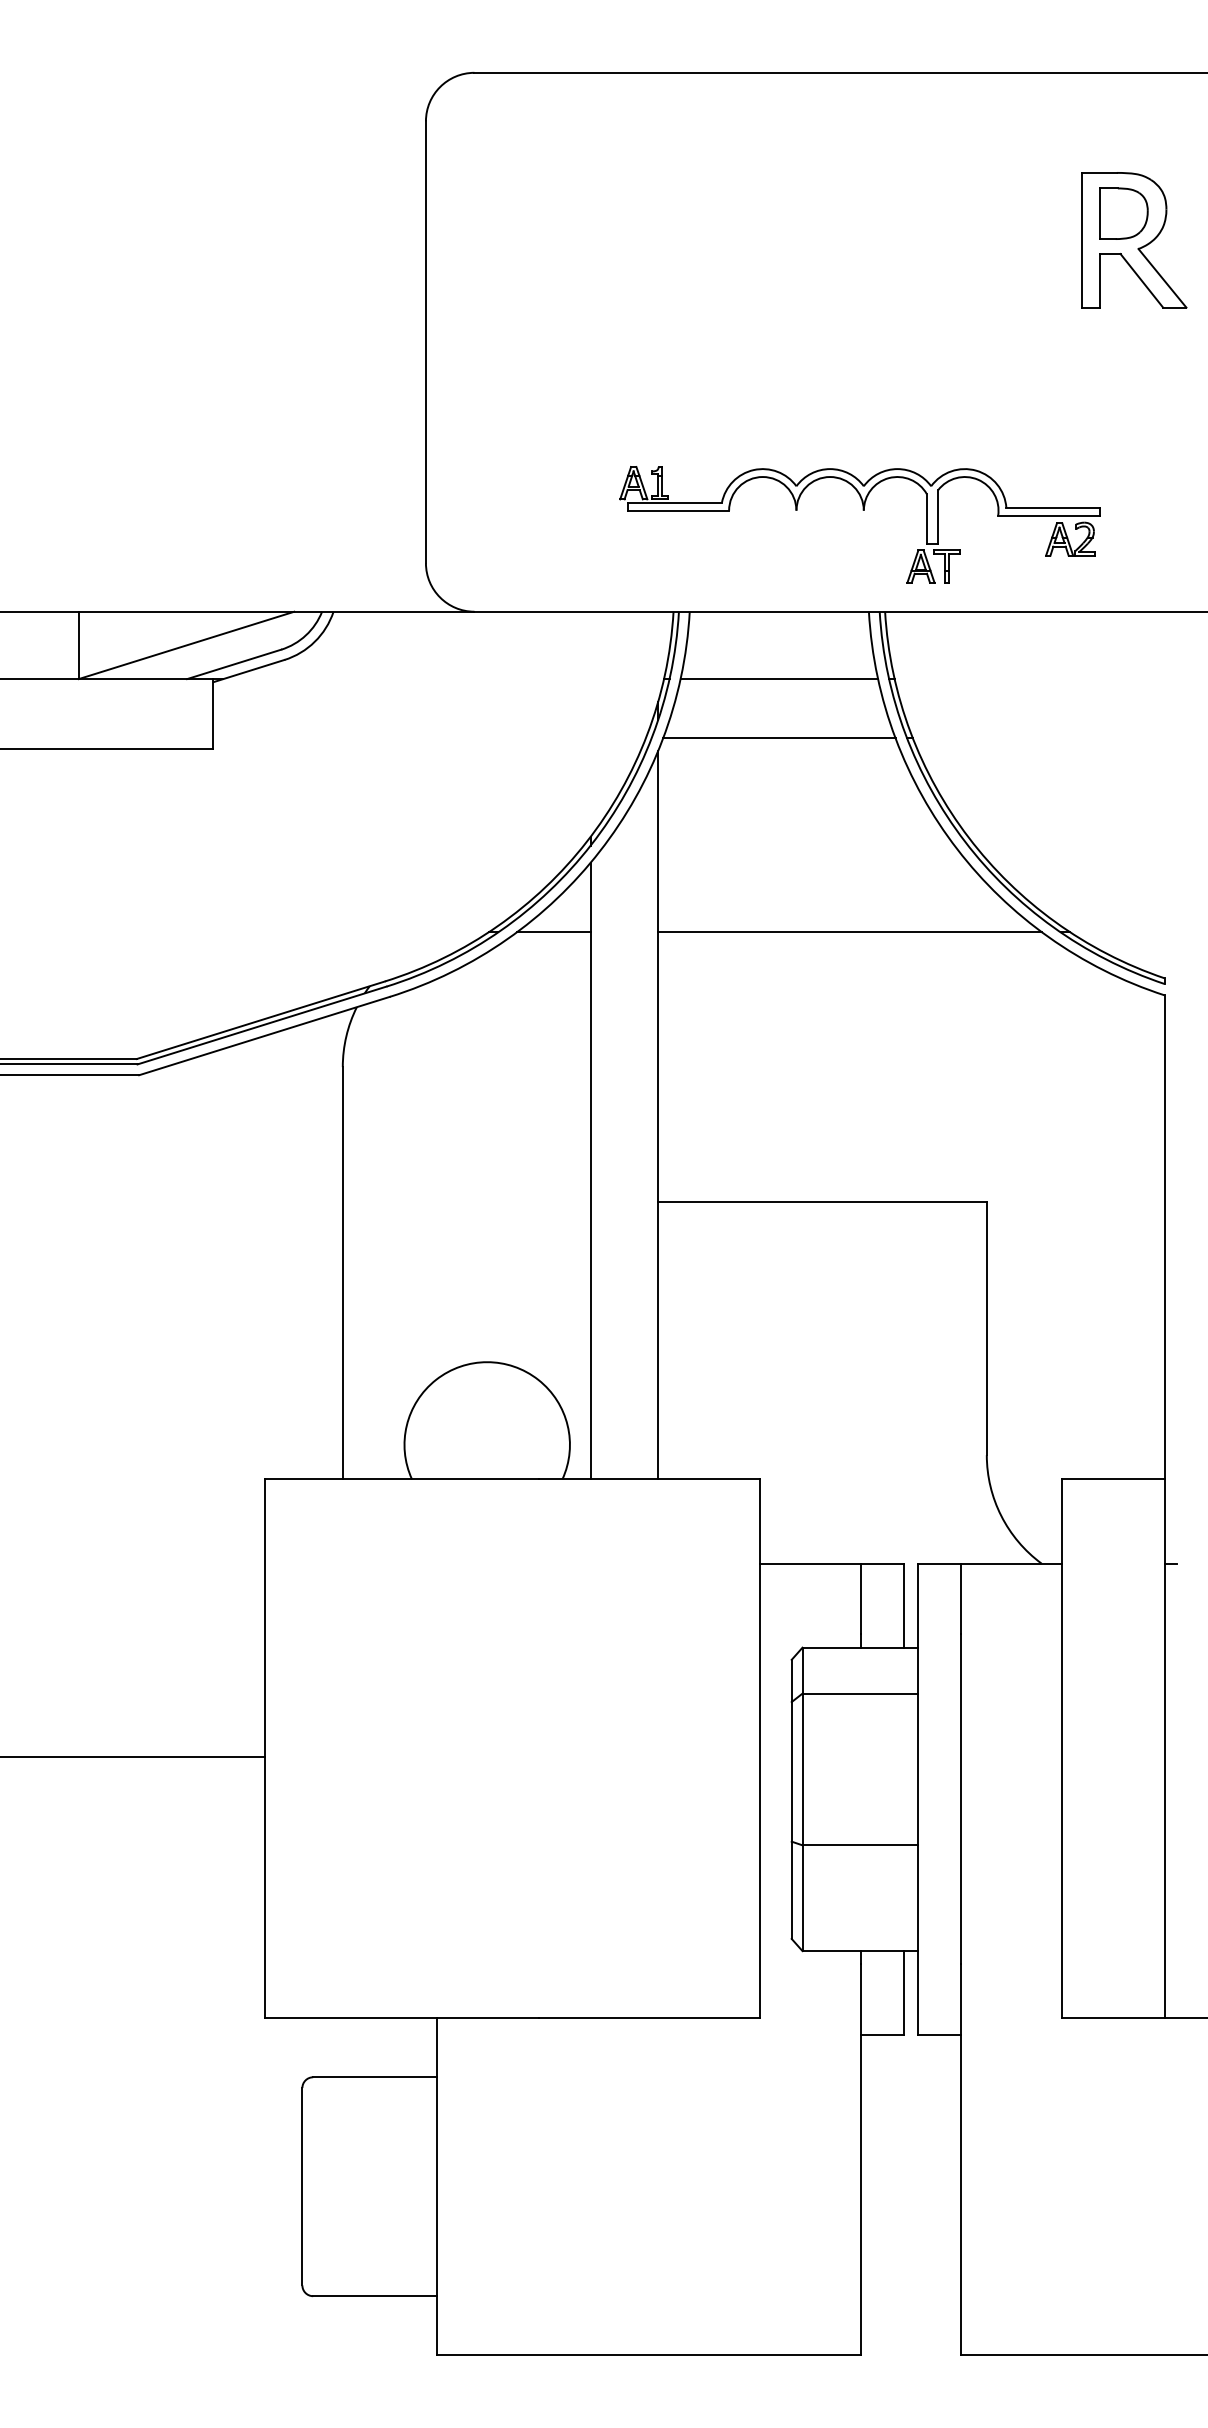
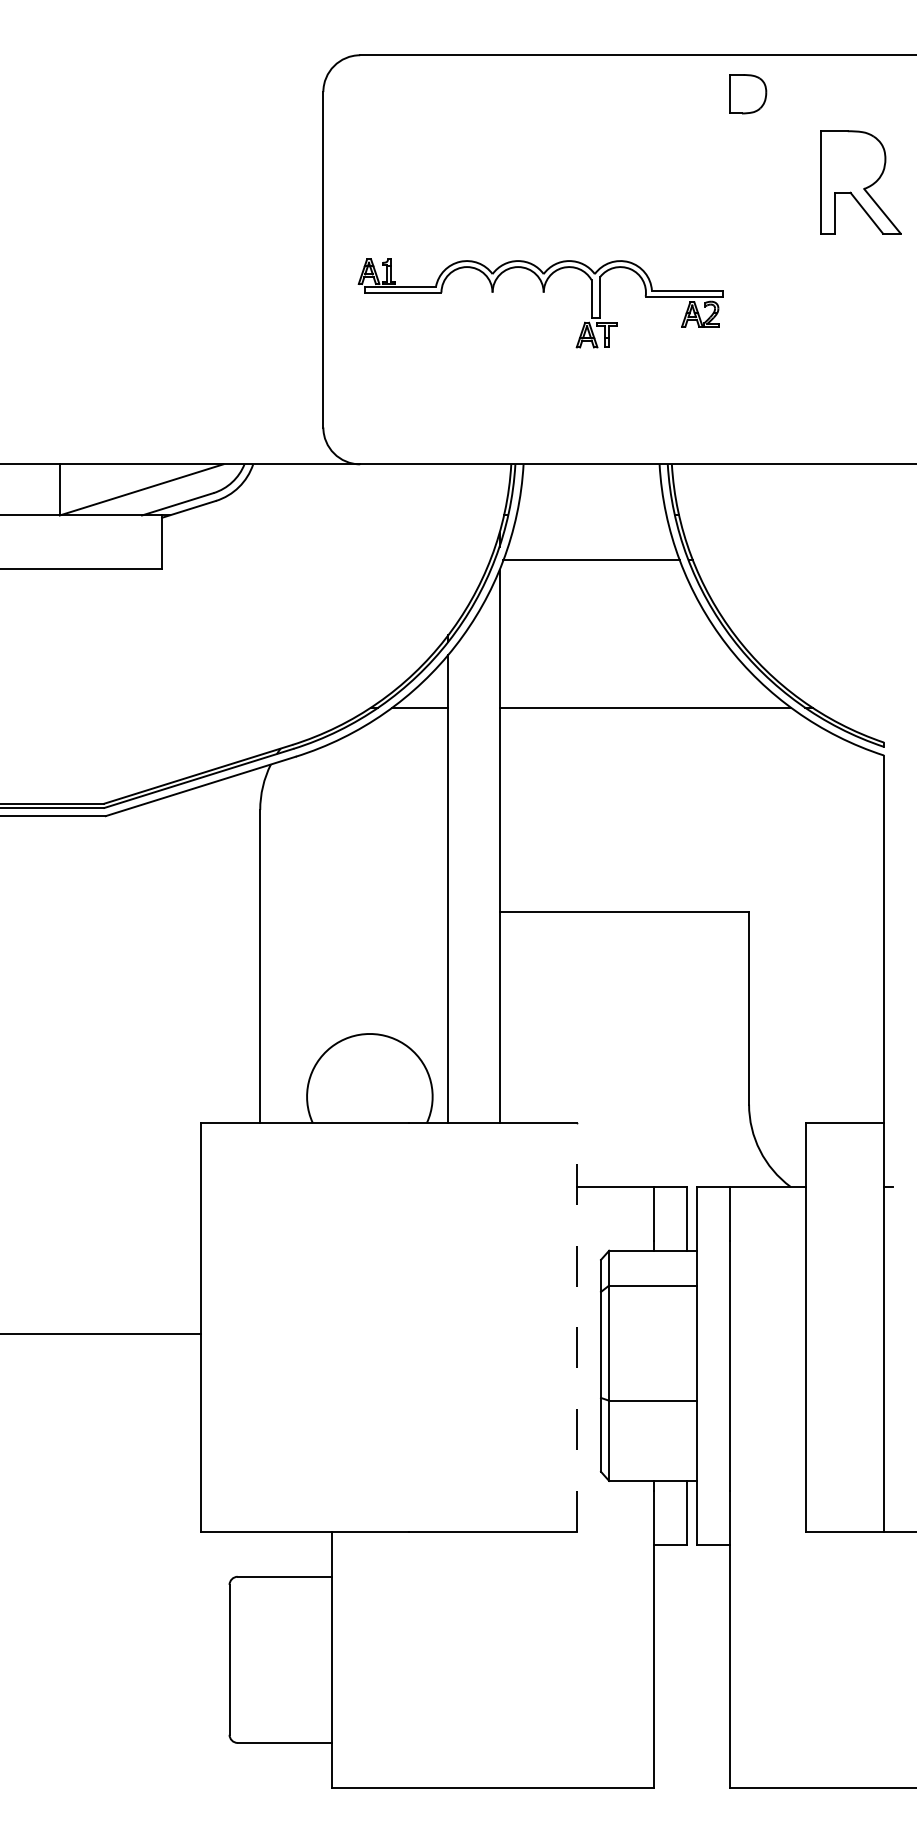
part: (1124, 214) -> (748, 94), moved
part: (862, 510) -> (542, 292), moved
line: (779, 679) -> (591, 515), removed
line: (760, 1748) -> (577, 1327), solid -> dashed

